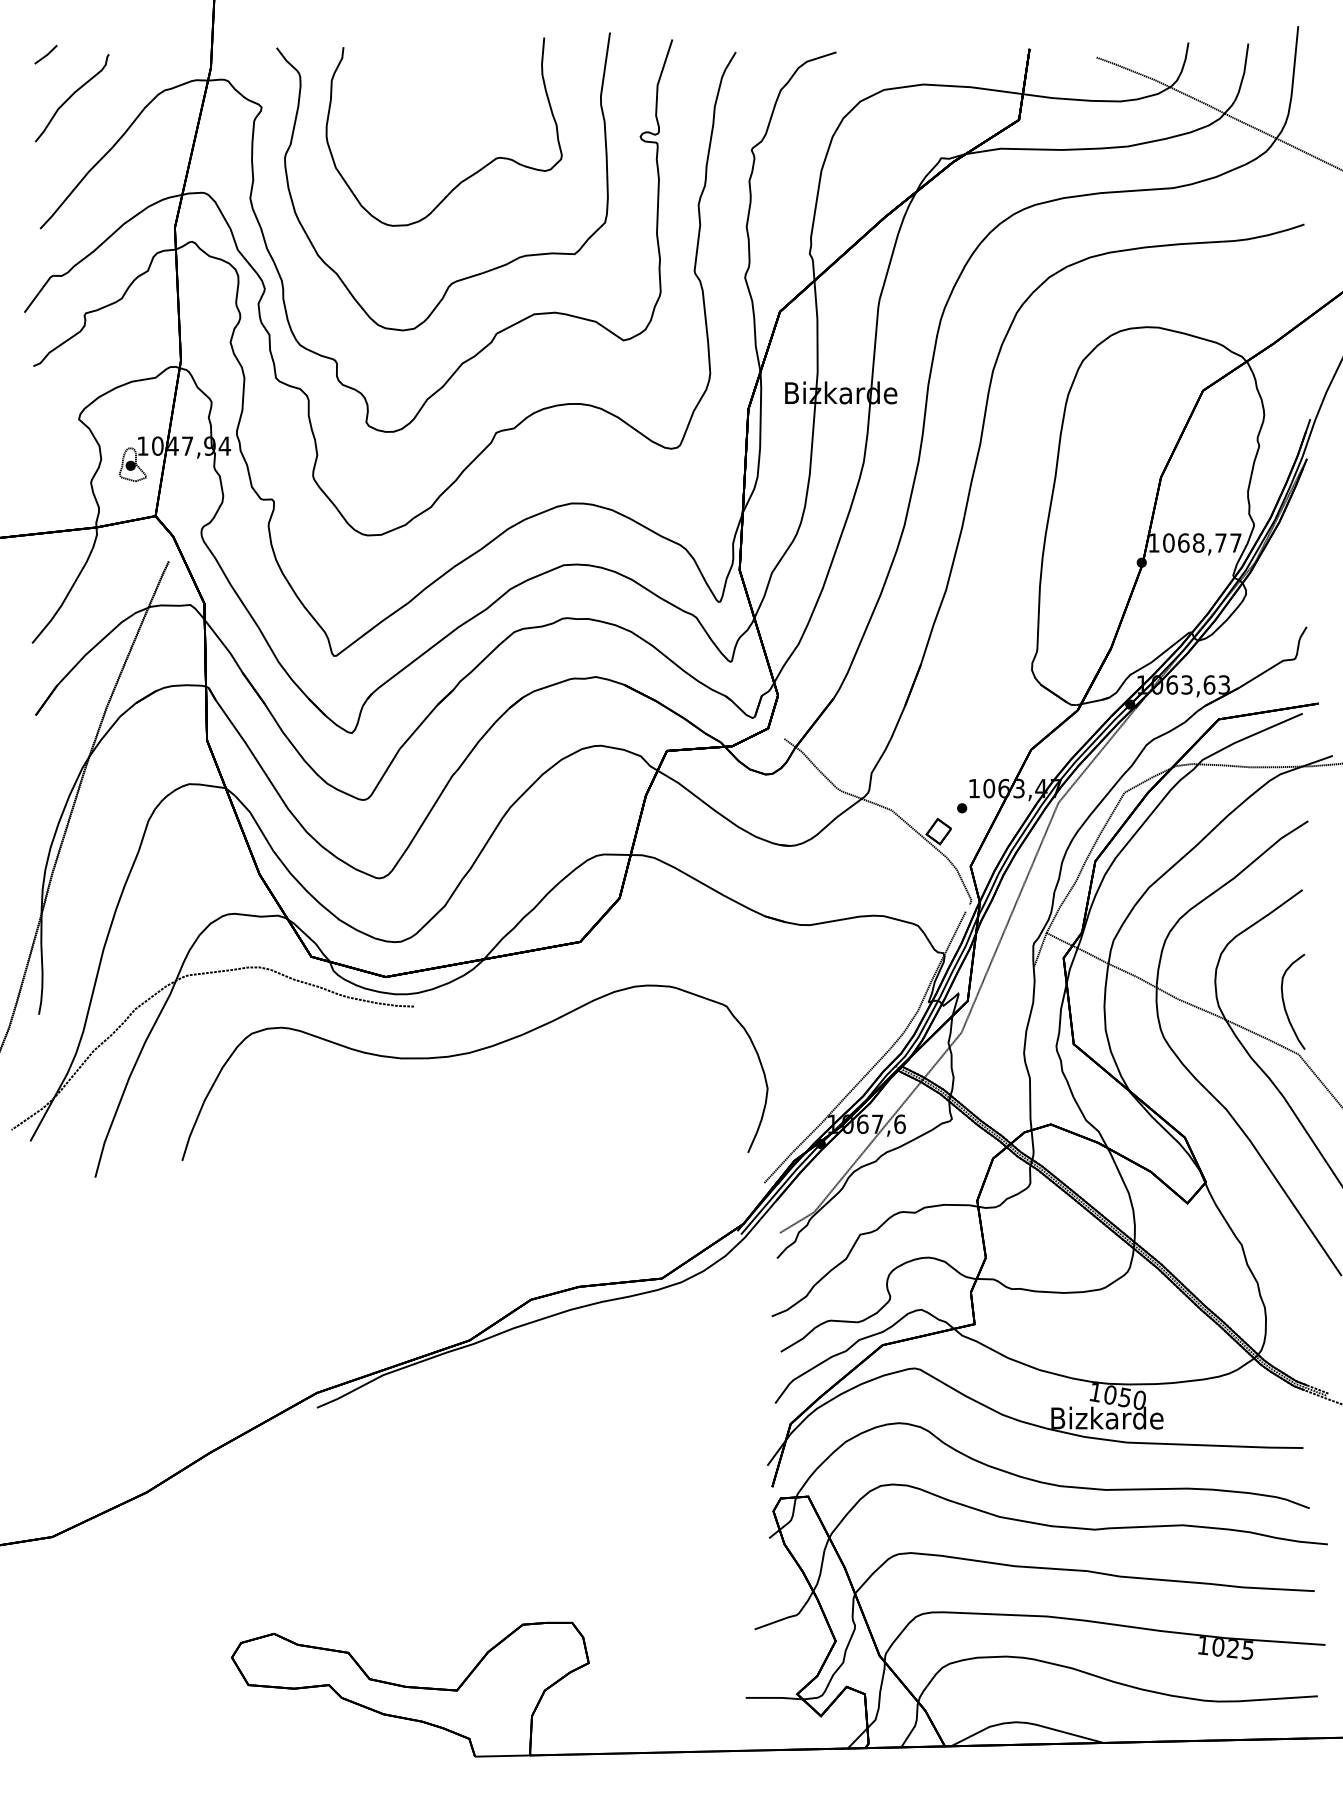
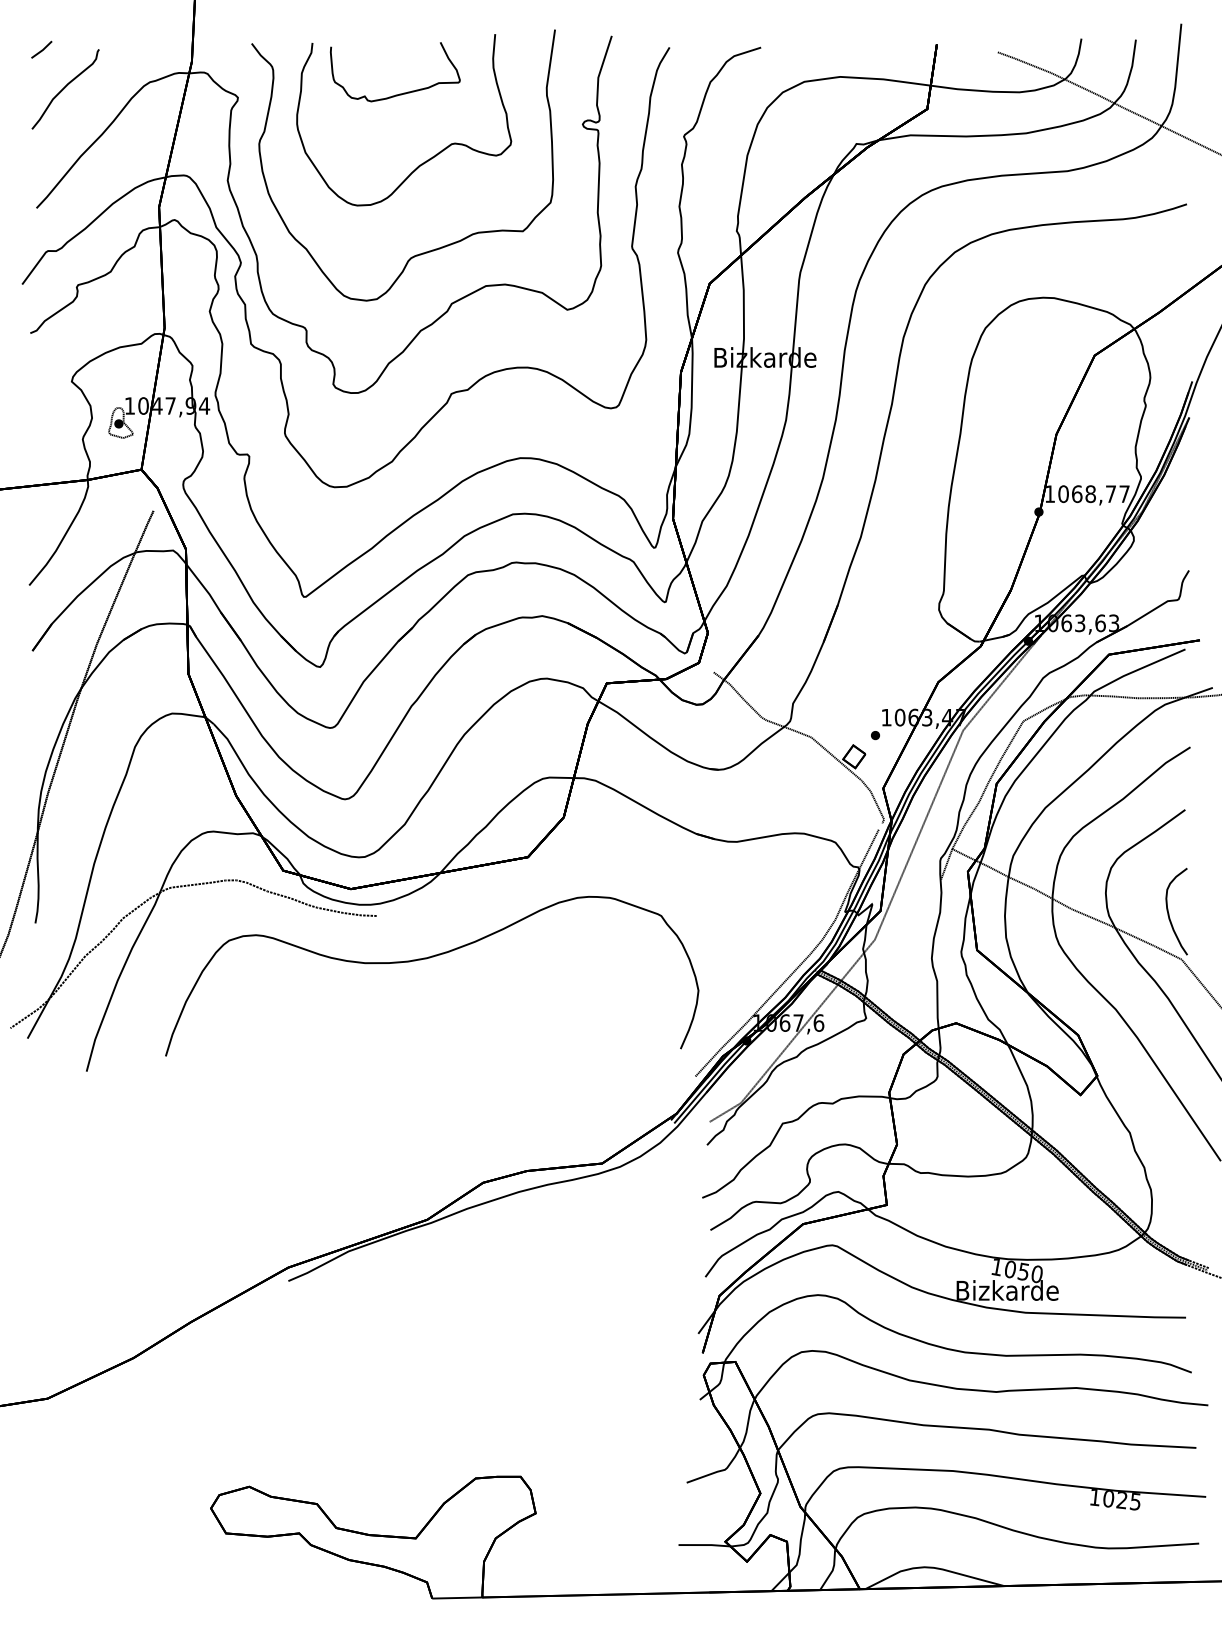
part: (439, 102) -> (399, 93), added

